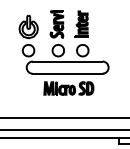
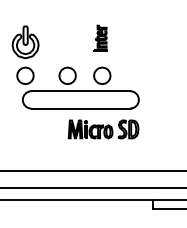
part: (56, 24) -> (65, 38), removed
part: (81, 24) -> (100, 38), size x0.7
part: (68, 88) -> (103, 129), moved

